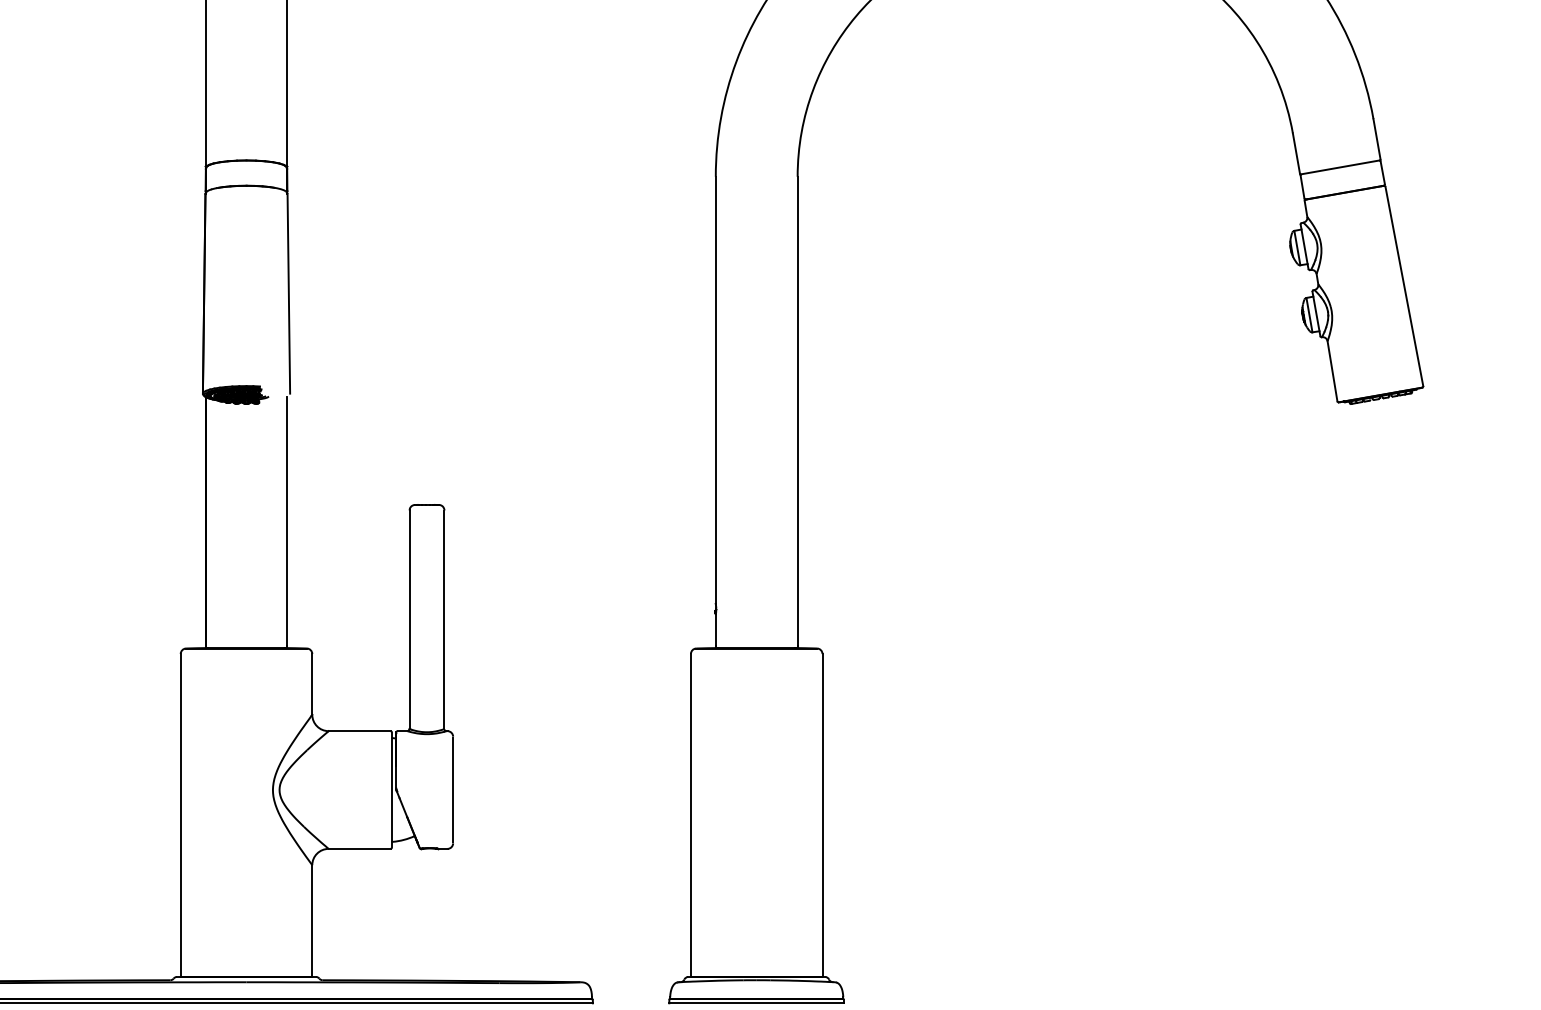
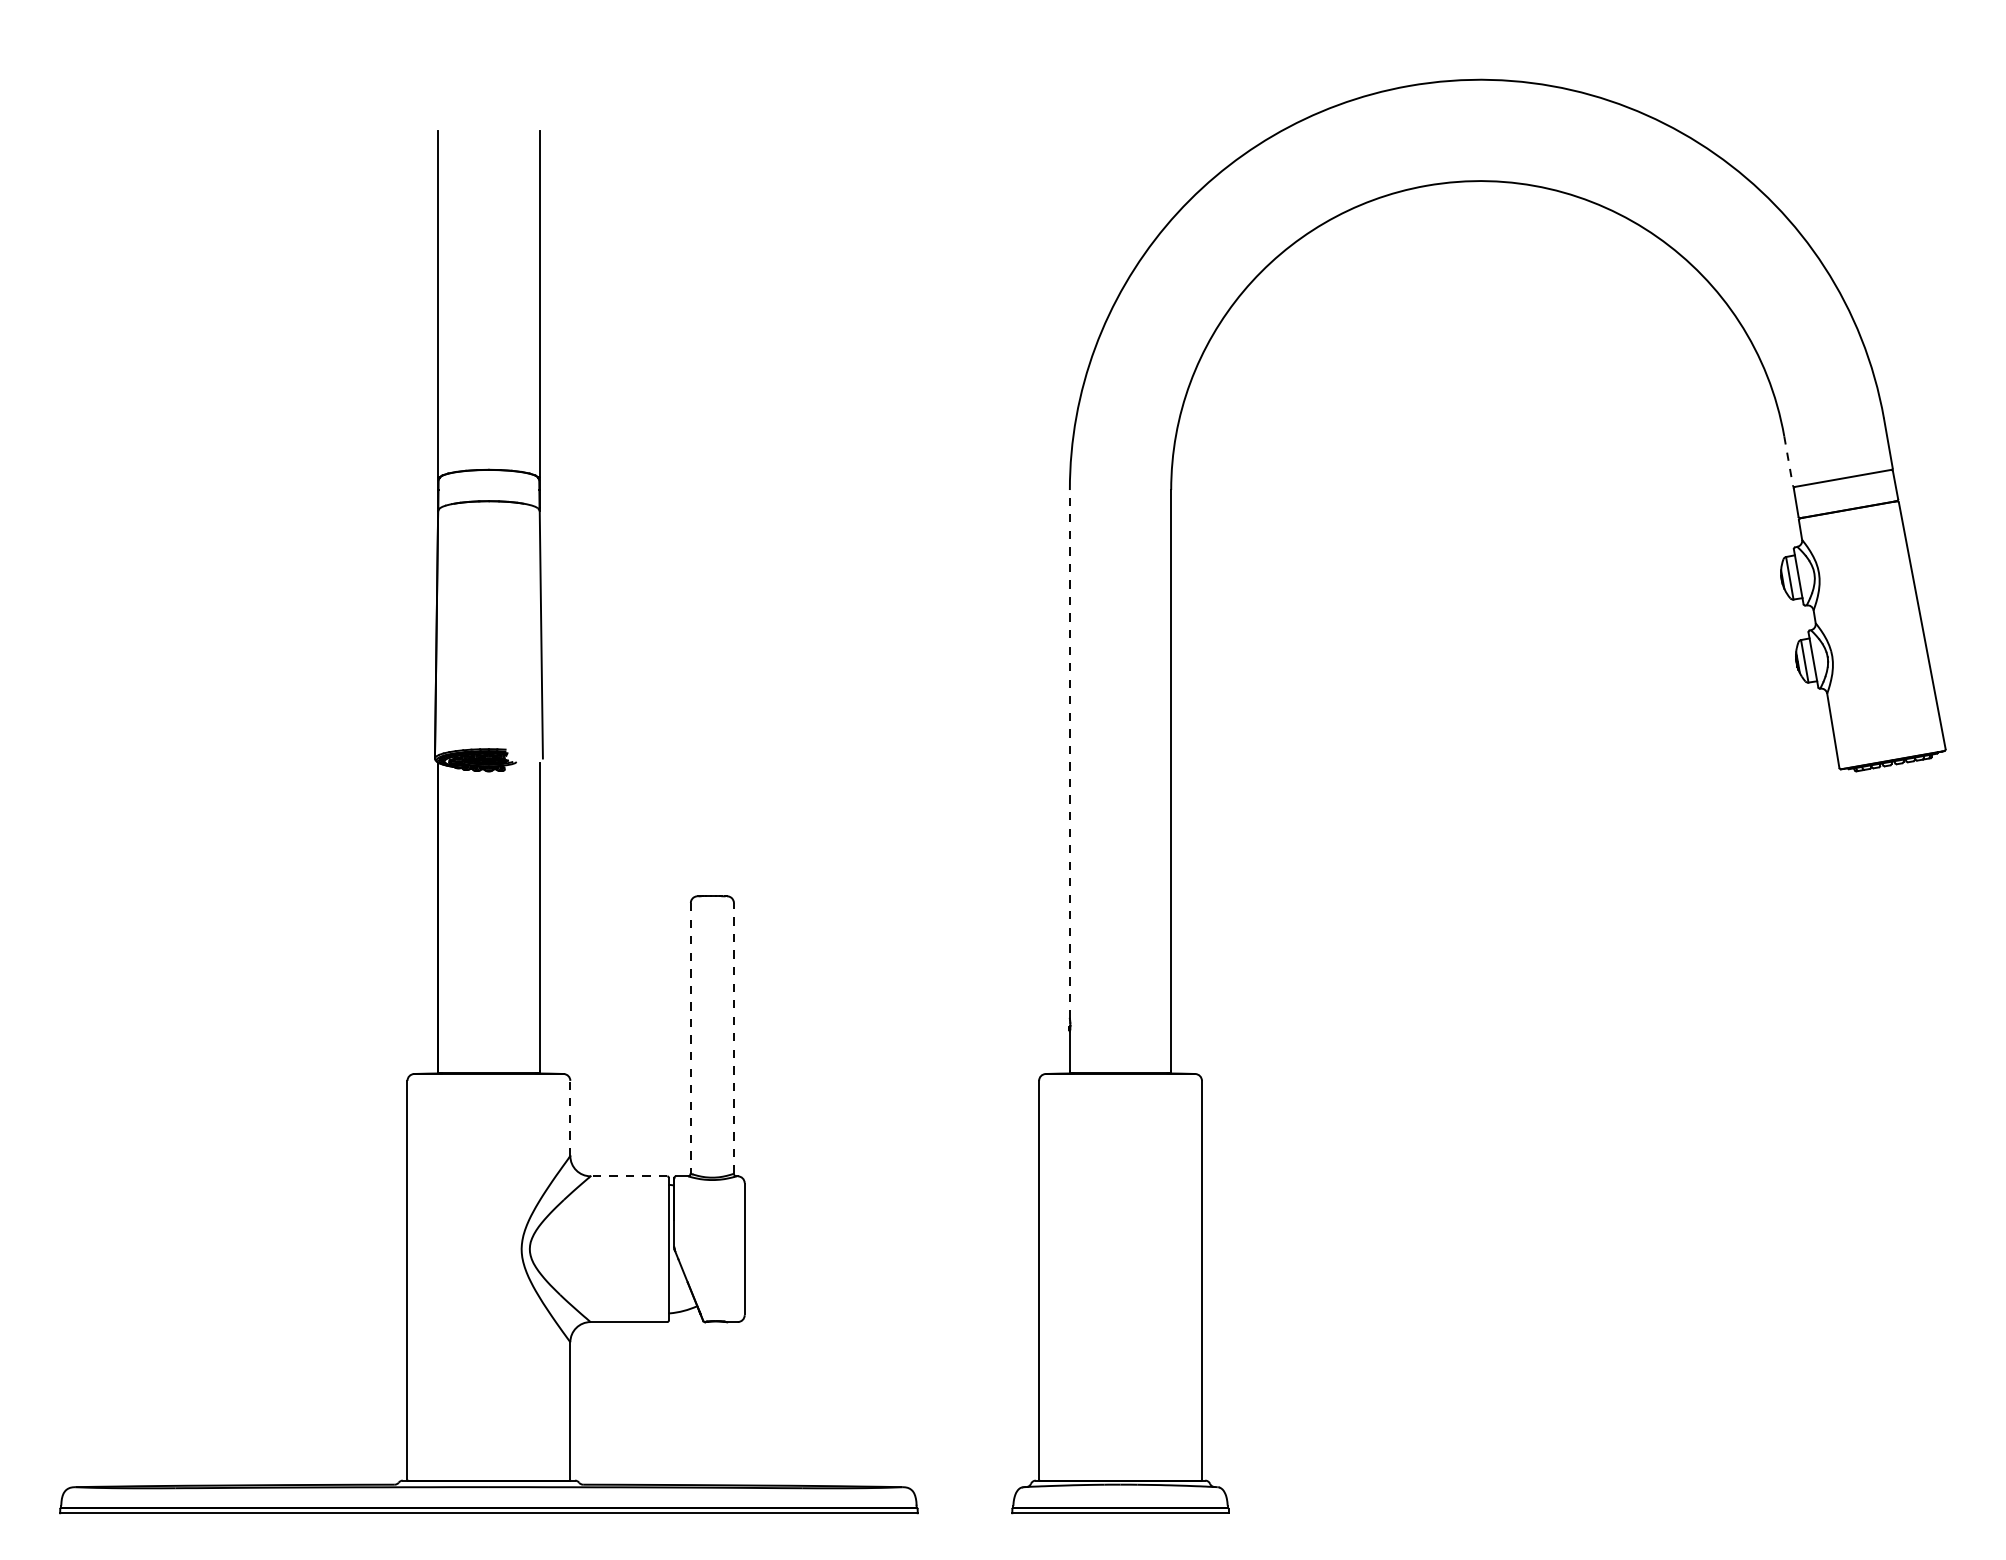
line: (1296, 153) -> (1788, 461), solid -> dashed
line: (715, 389) -> (1069, 753), solid -> dashed
line: (409, 619) -> (690, 1038), solid -> dashed
line: (444, 619) -> (733, 1037), solid -> dashed
line: (312, 684) -> (570, 1118), solid -> dashed
line: (359, 731) -> (628, 1176), solid -> dashed

